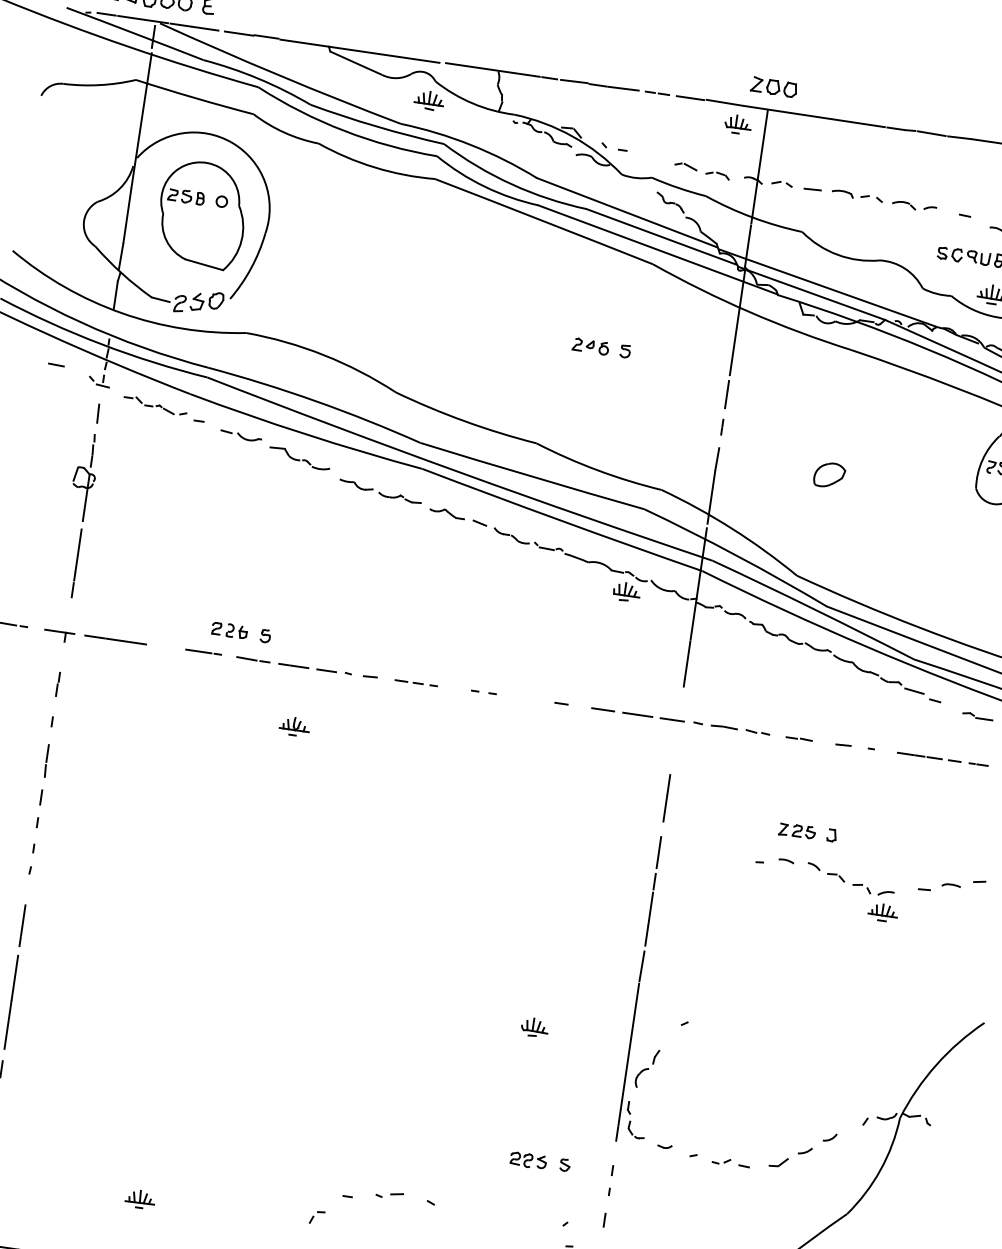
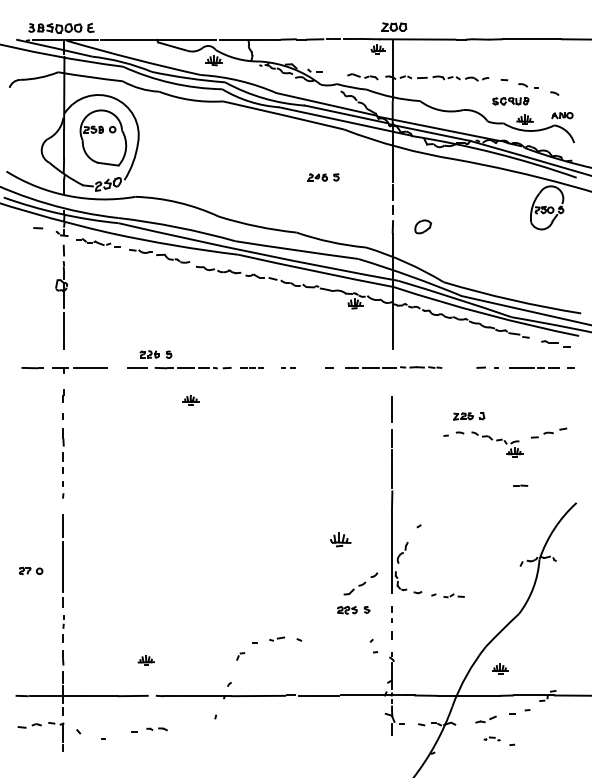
part: (828, 474) -> (422, 226), moved
line: (799, 738) -> (520, 485), moved
part: (534, 1026) -> (340, 539), size x1.4
part: (802, 1149) -> (360, 583), moved

